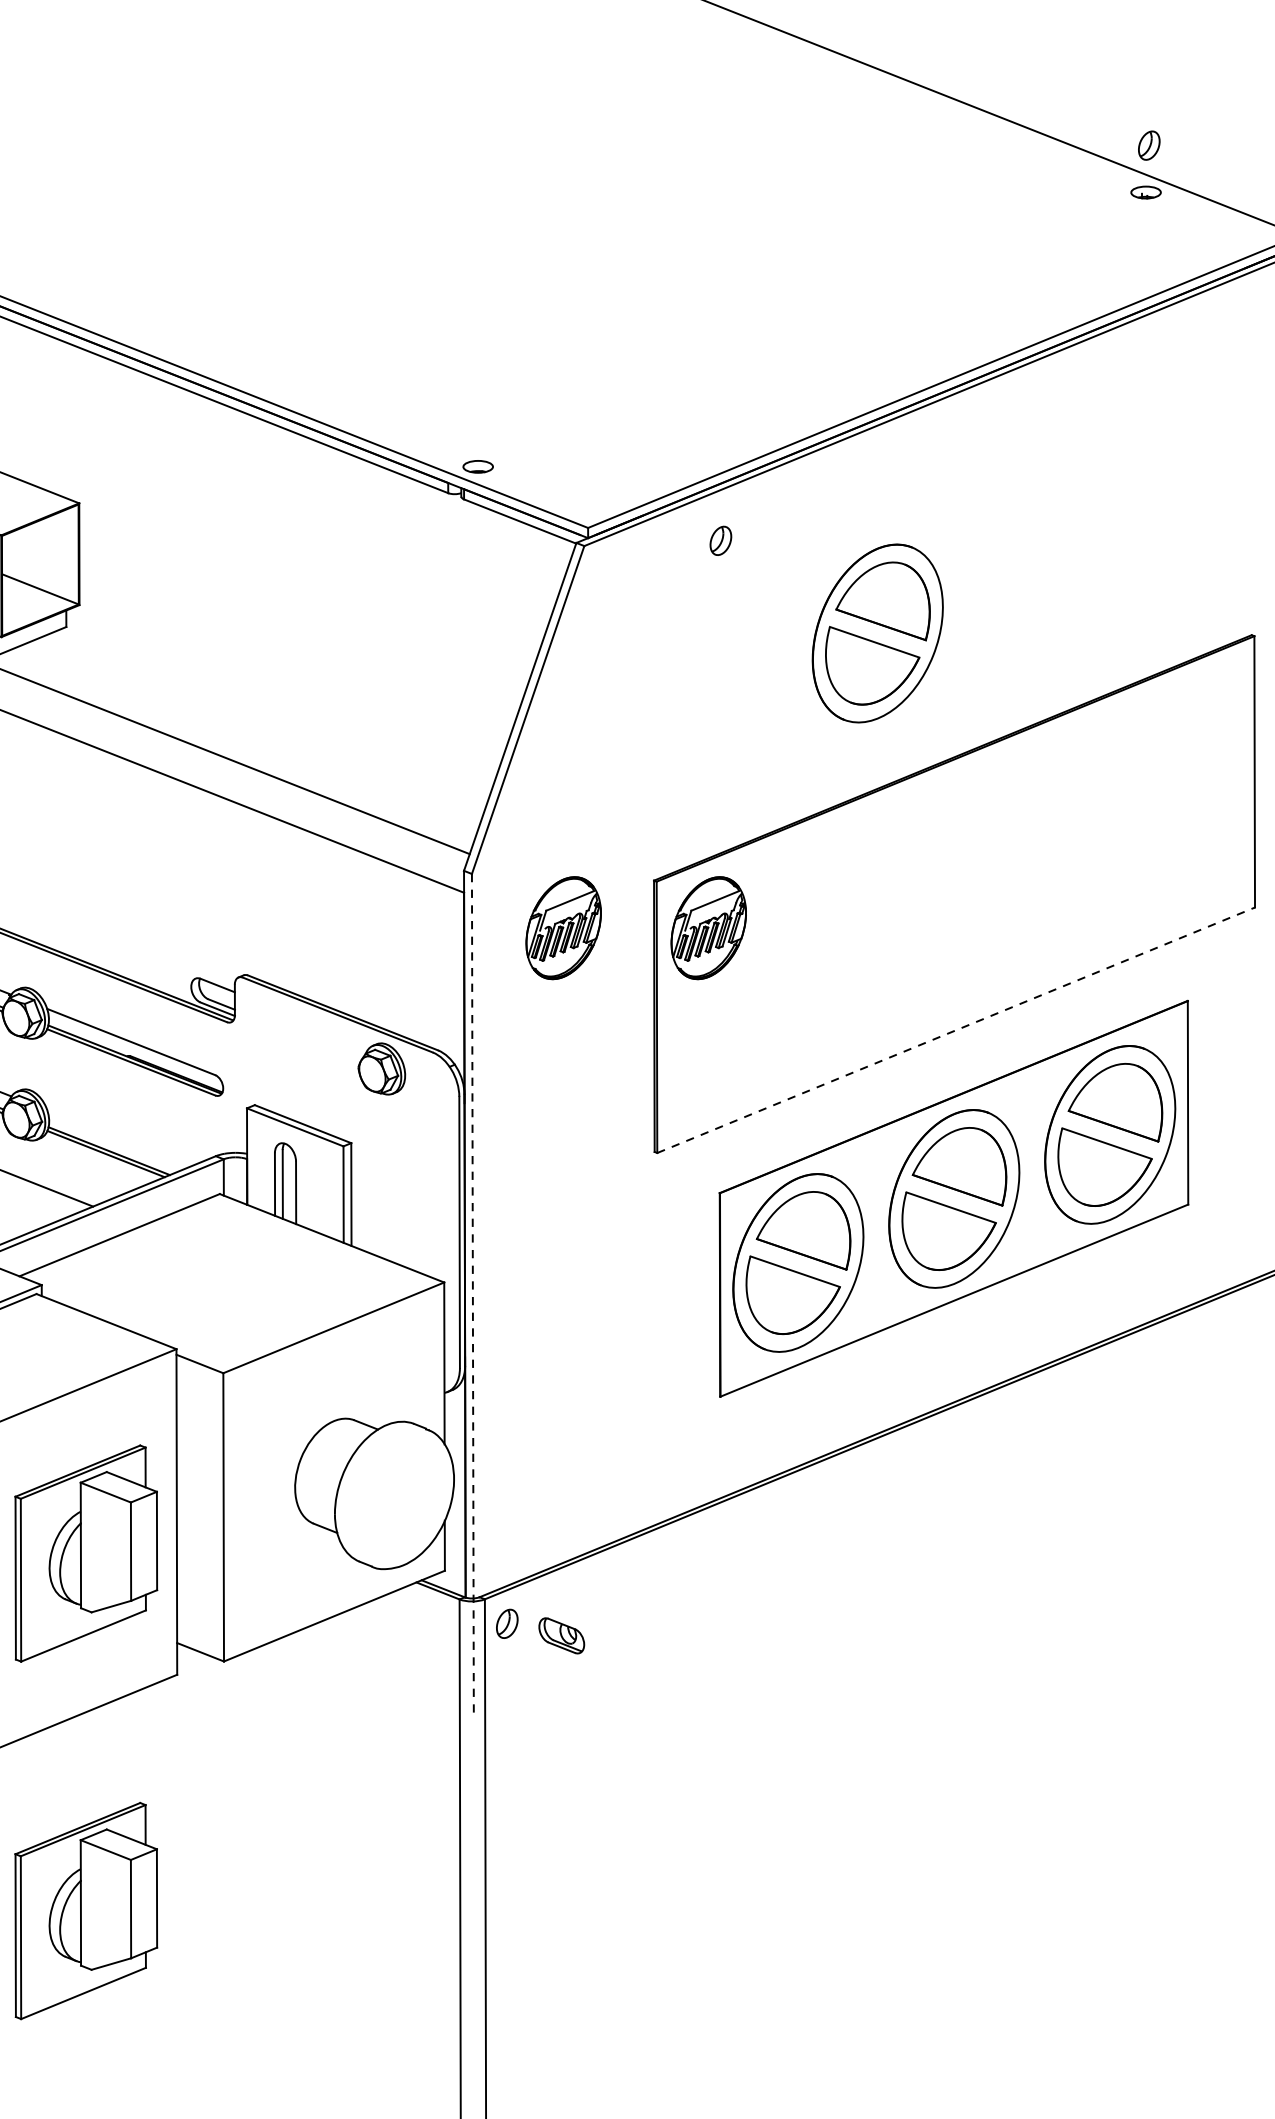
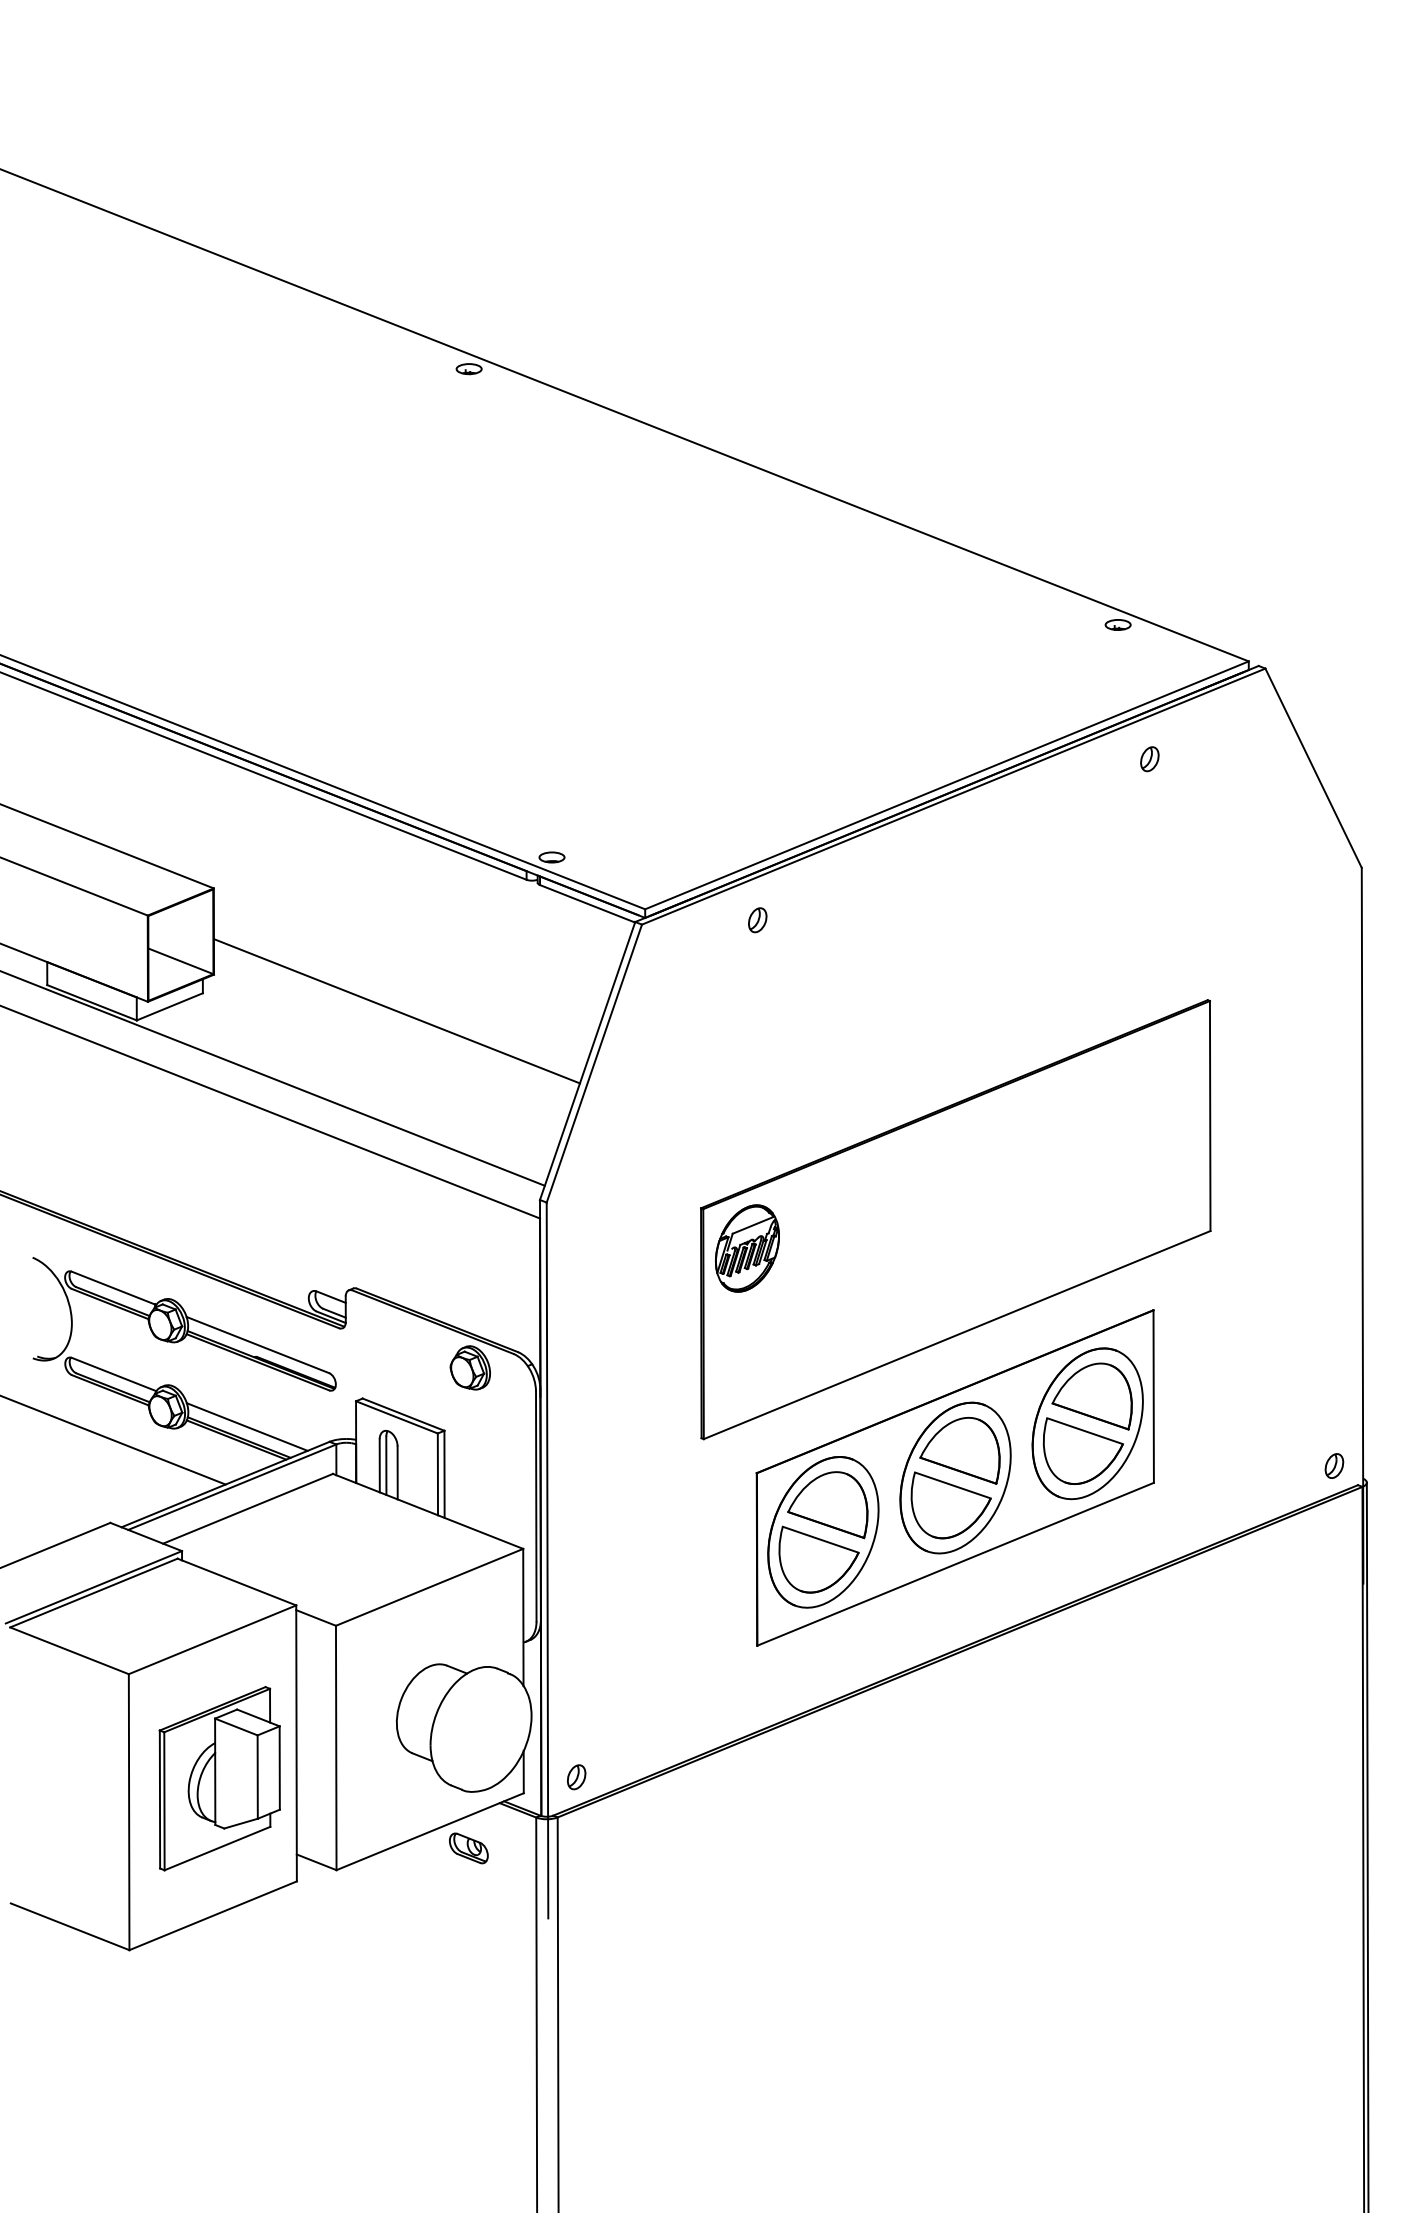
part: (1148, 145) -> (1149, 759), moved
part: (877, 633) -> (890, 998), removed
line: (294, 648) -> (396, 1011), added
part: (563, 928) -> (624, 1248), removed
line: (956, 1030) -> (957, 1335), dashed -> solid
line: (117, 1138) -> (246, 1426), added
line: (472, 1296) -> (547, 1560), dashed -> solid
part: (507, 1624) -> (576, 1777), moved
part: (561, 1635) -> (468, 1848), moved
part: (85, 1910) -> (219, 2081), removed

